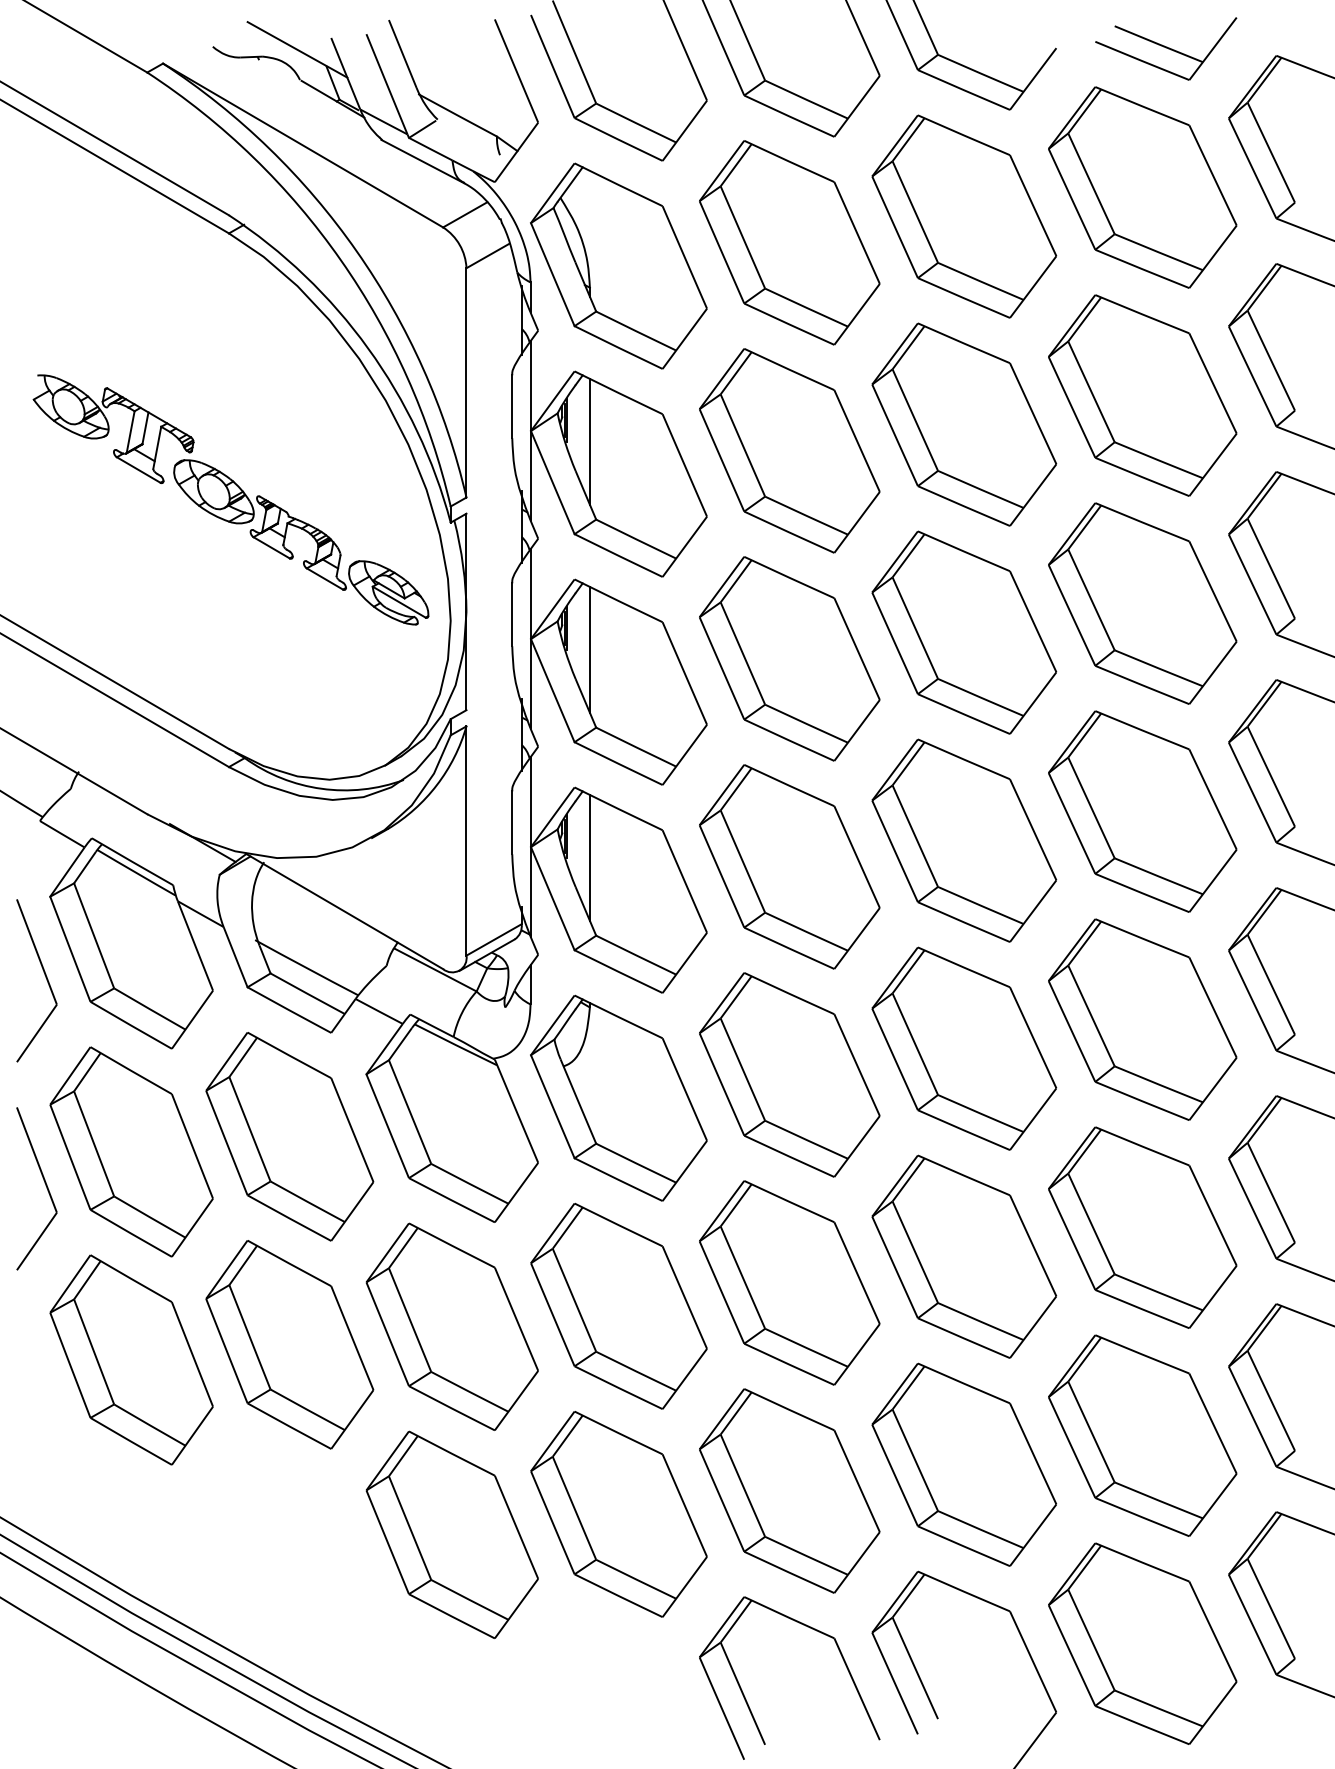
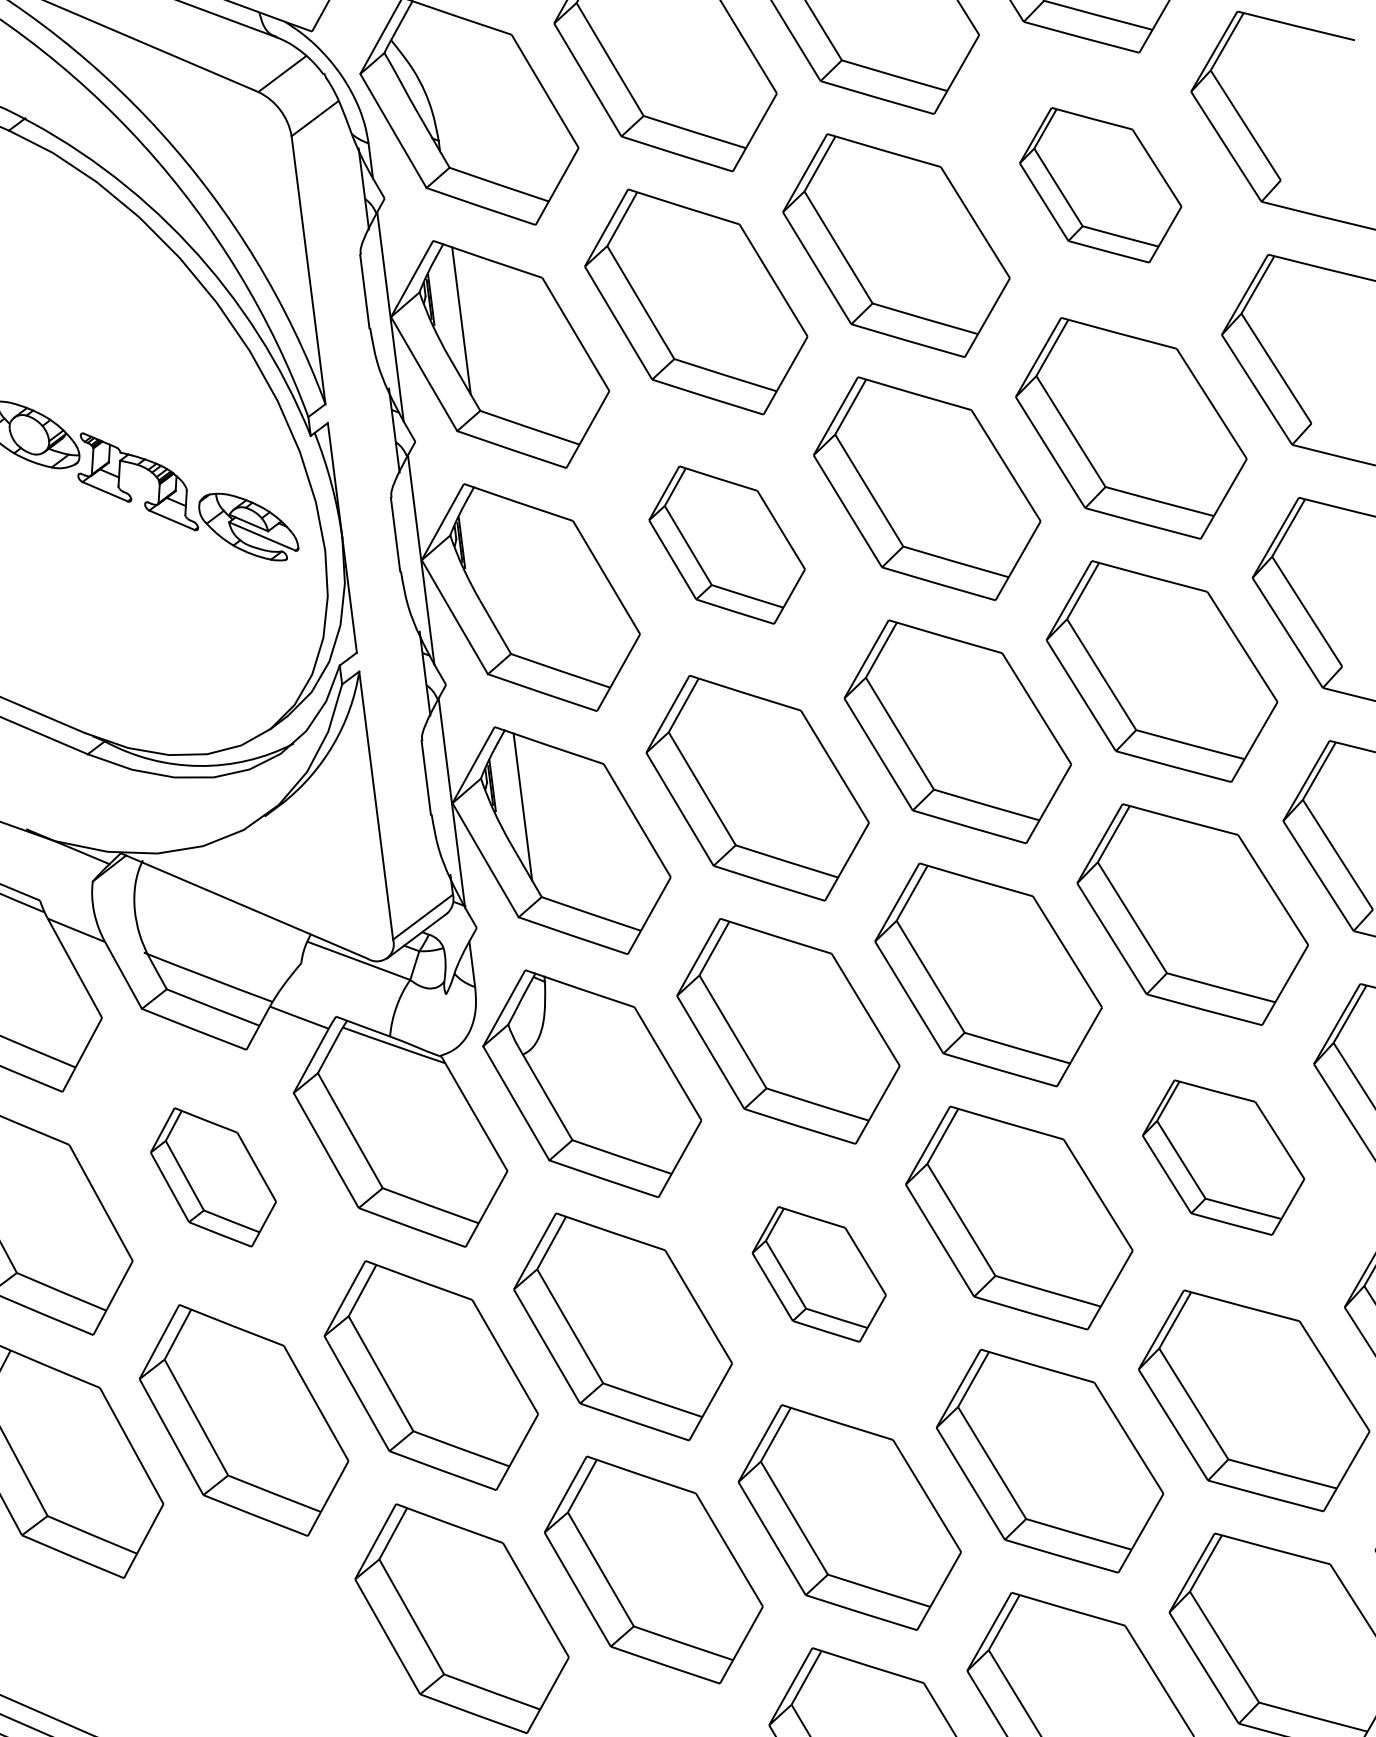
part: (1142, 395) -> (1100, 185), size x0.7
line: (589, 649) -> (491, 563), removed
part: (789, 658) -> (726, 544), size x0.7
part: (289, 1136) -> (212, 1177), size x0.6
part: (1142, 1227) -> (1223, 1157), size x0.7
part: (789, 1282) -> (818, 1273), size x0.6

